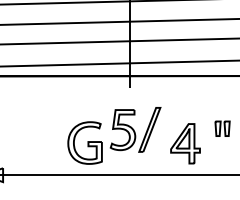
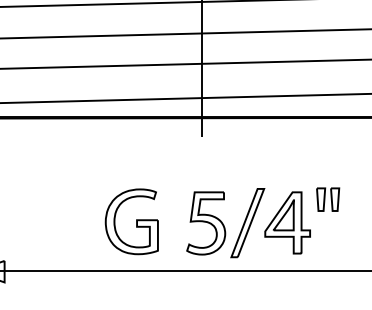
part: (222, 128) -> (327, 199), moved
part: (135, 129) -> (225, 222), moved

